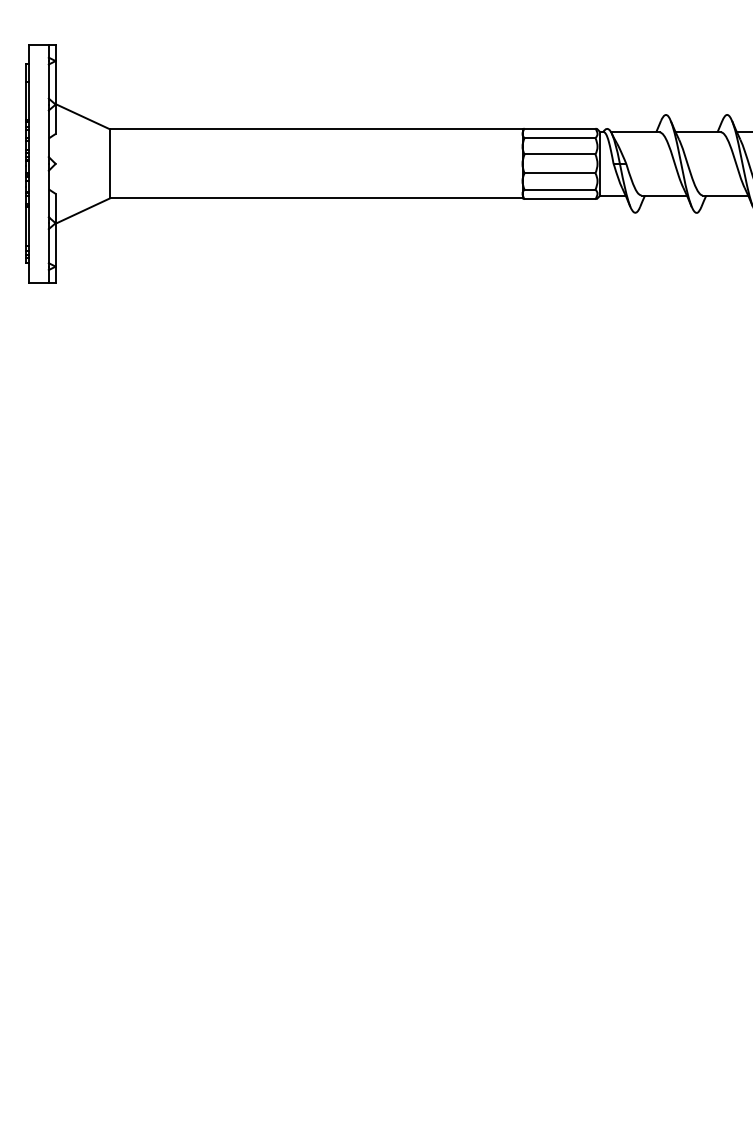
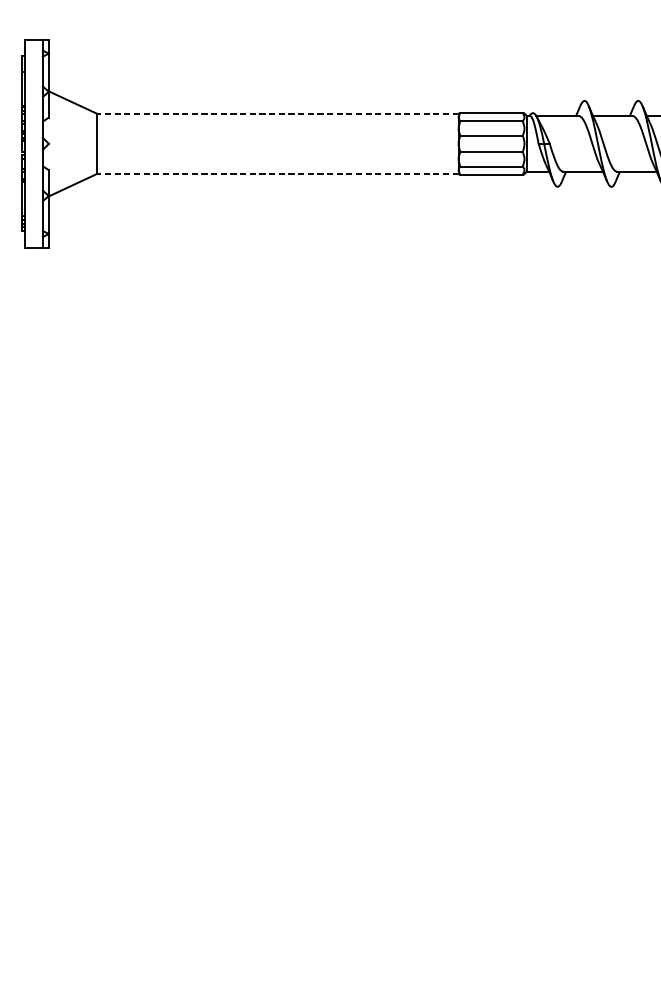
line: (315, 129) -> (276, 113), solid -> dashed
line: (315, 198) -> (276, 174), solid -> dashed

